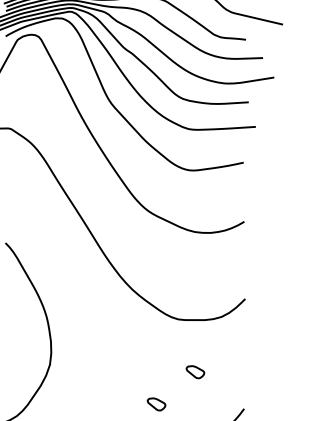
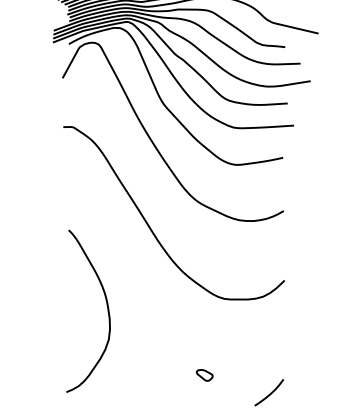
part: (195, 372) -> (239, 346), removed

